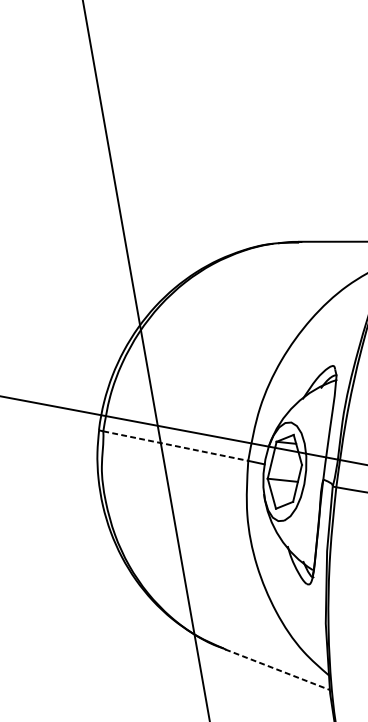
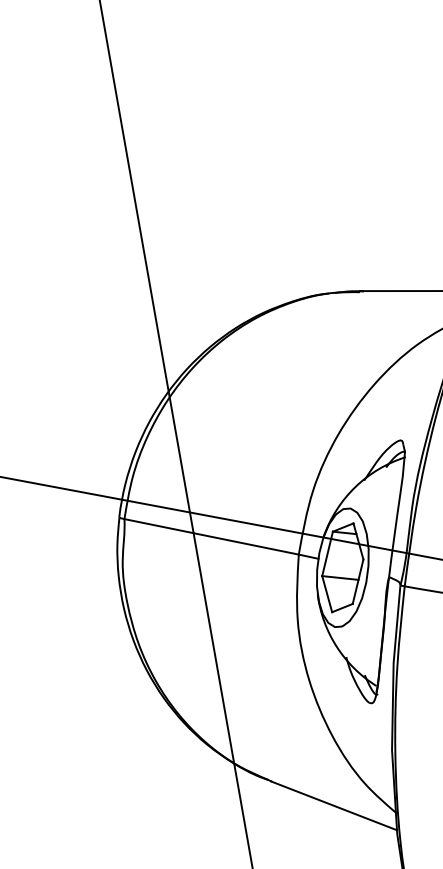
line: (175, 445) -> (211, 536), dashed -> solid
line: (277, 669) -> (334, 805), dashed -> solid

